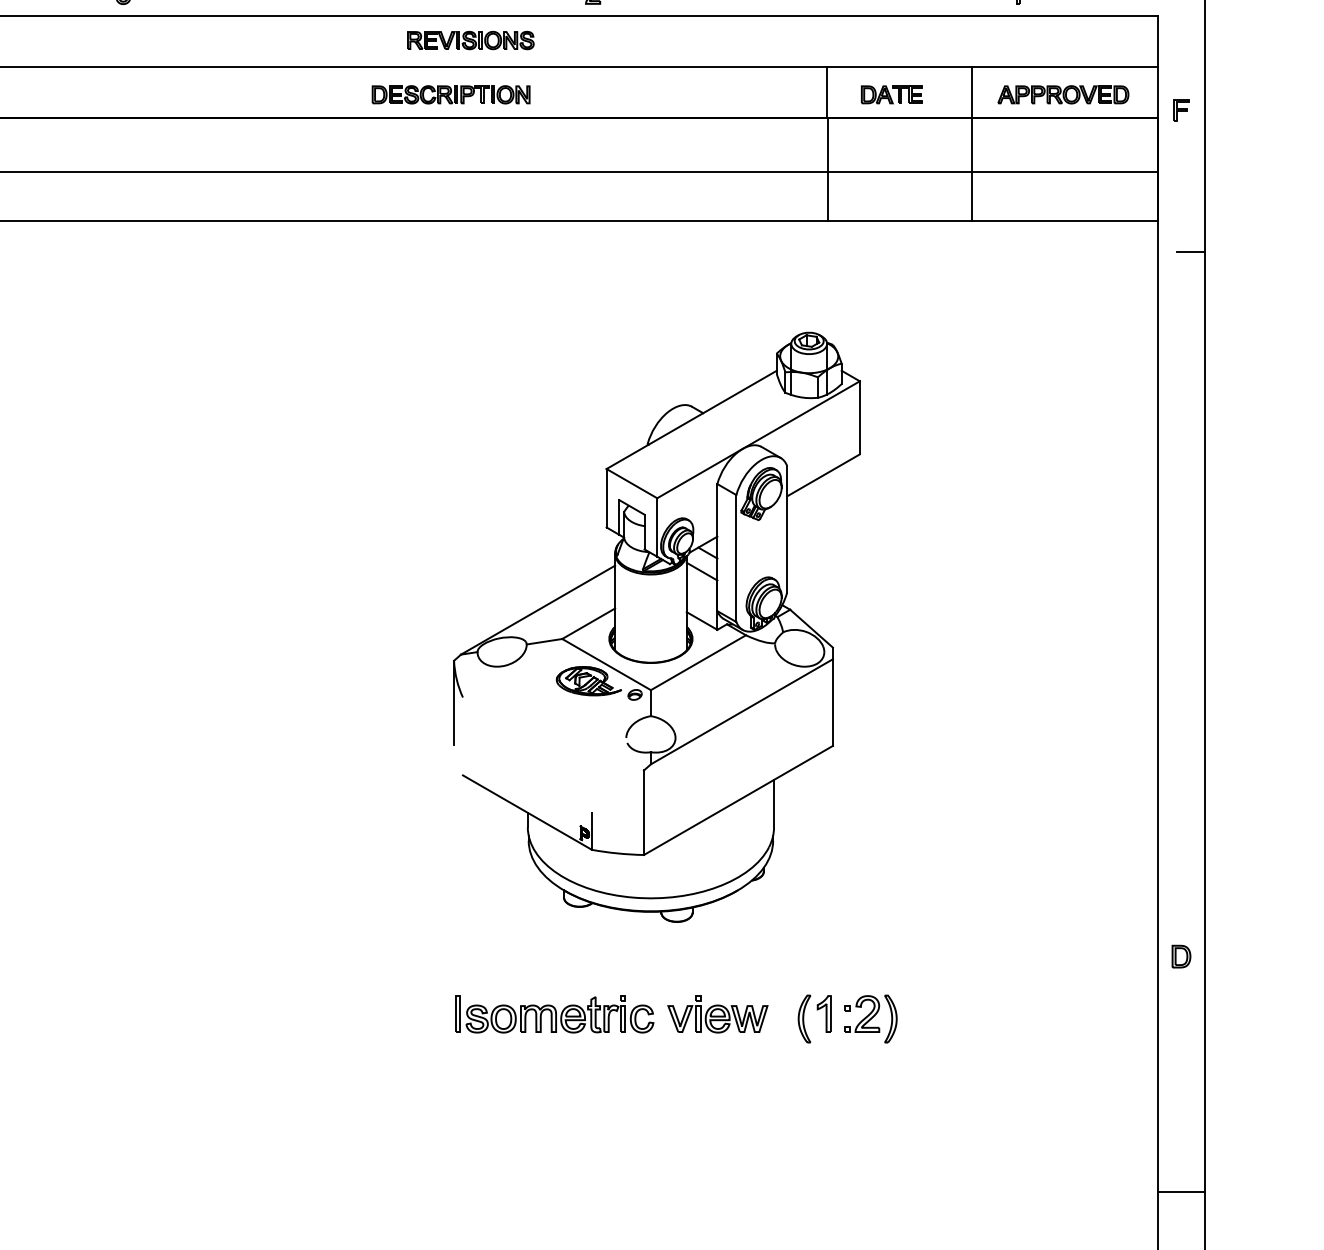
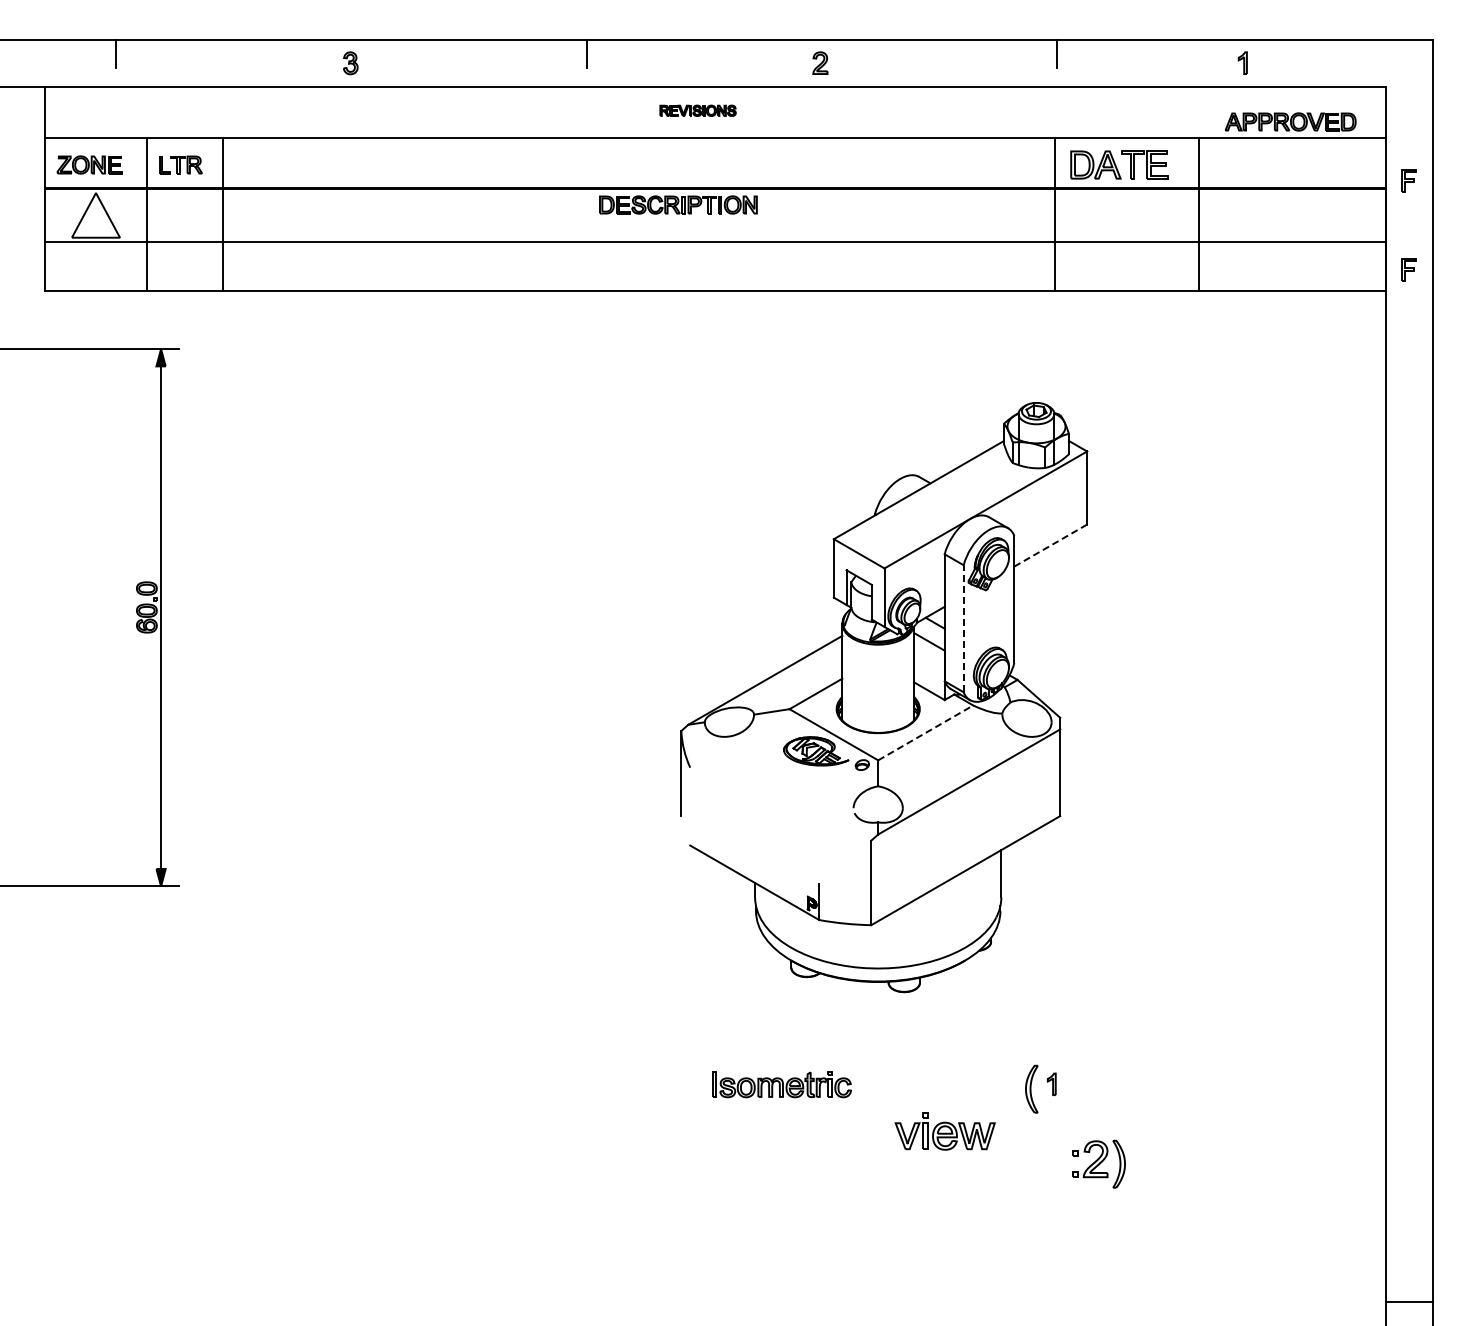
part: (470, 40) -> (697, 110), size x0.6
part: (451, 94) -> (678, 204), moved
part: (891, 94) -> (1118, 164), size x1.6
part: (1063, 94) -> (1290, 121), moved
part: (1181, 199) -> (1408, 269), added
line: (1191, 251) -> (1418, 321), removed
line: (824, 475) -> (1051, 545), solid -> dashed
line: (736, 558) -> (963, 628), solid -> dashed
line: (698, 662) -> (925, 732), solid -> dashed
part: (1181, 956) -> (1408, 1026), removed
part: (554, 1014) -> (781, 1084), size x0.7
part: (717, 1014) -> (944, 1131), moved
part: (824, 1014) -> (1051, 1084), size x0.6
part: (870, 1018) -> (1098, 1163), moved
line: (1181, 1191) -> (1408, 1301), moved

